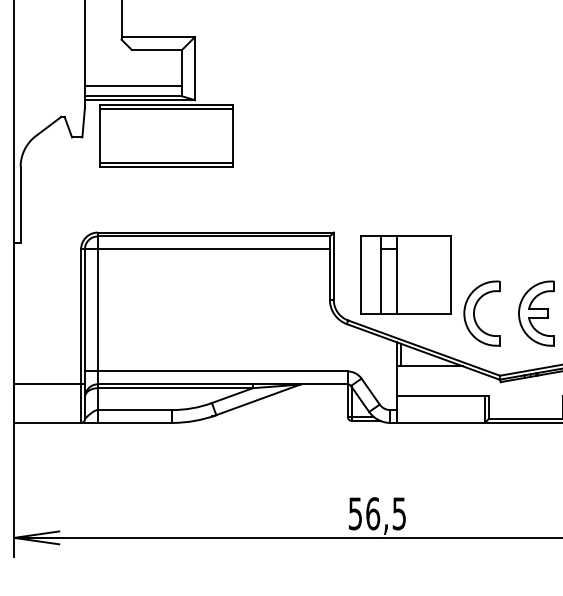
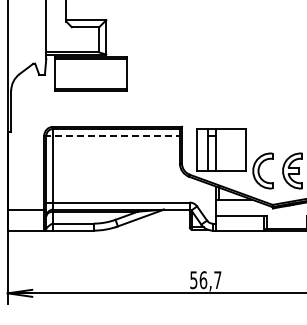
line: (132, 85) -> (72, 46), removed
line: (206, 248) -> (112, 135), solid -> dashed
text: (398, 514) -> (217, 280), 56,5 -> 56,7

